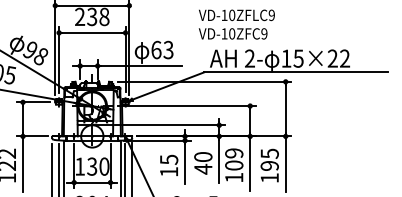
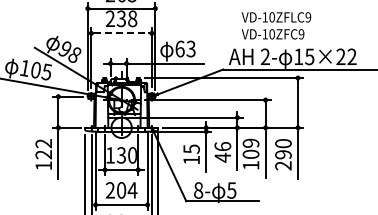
text: (236, 24) -> (276, 25), moved
line: (93, 33) -> (122, 33), solid -> dashed
text: (202, 156) -> (222, 146), 40 -> 46
text: (269, 165) -> (283, 154), 195 -> 290

